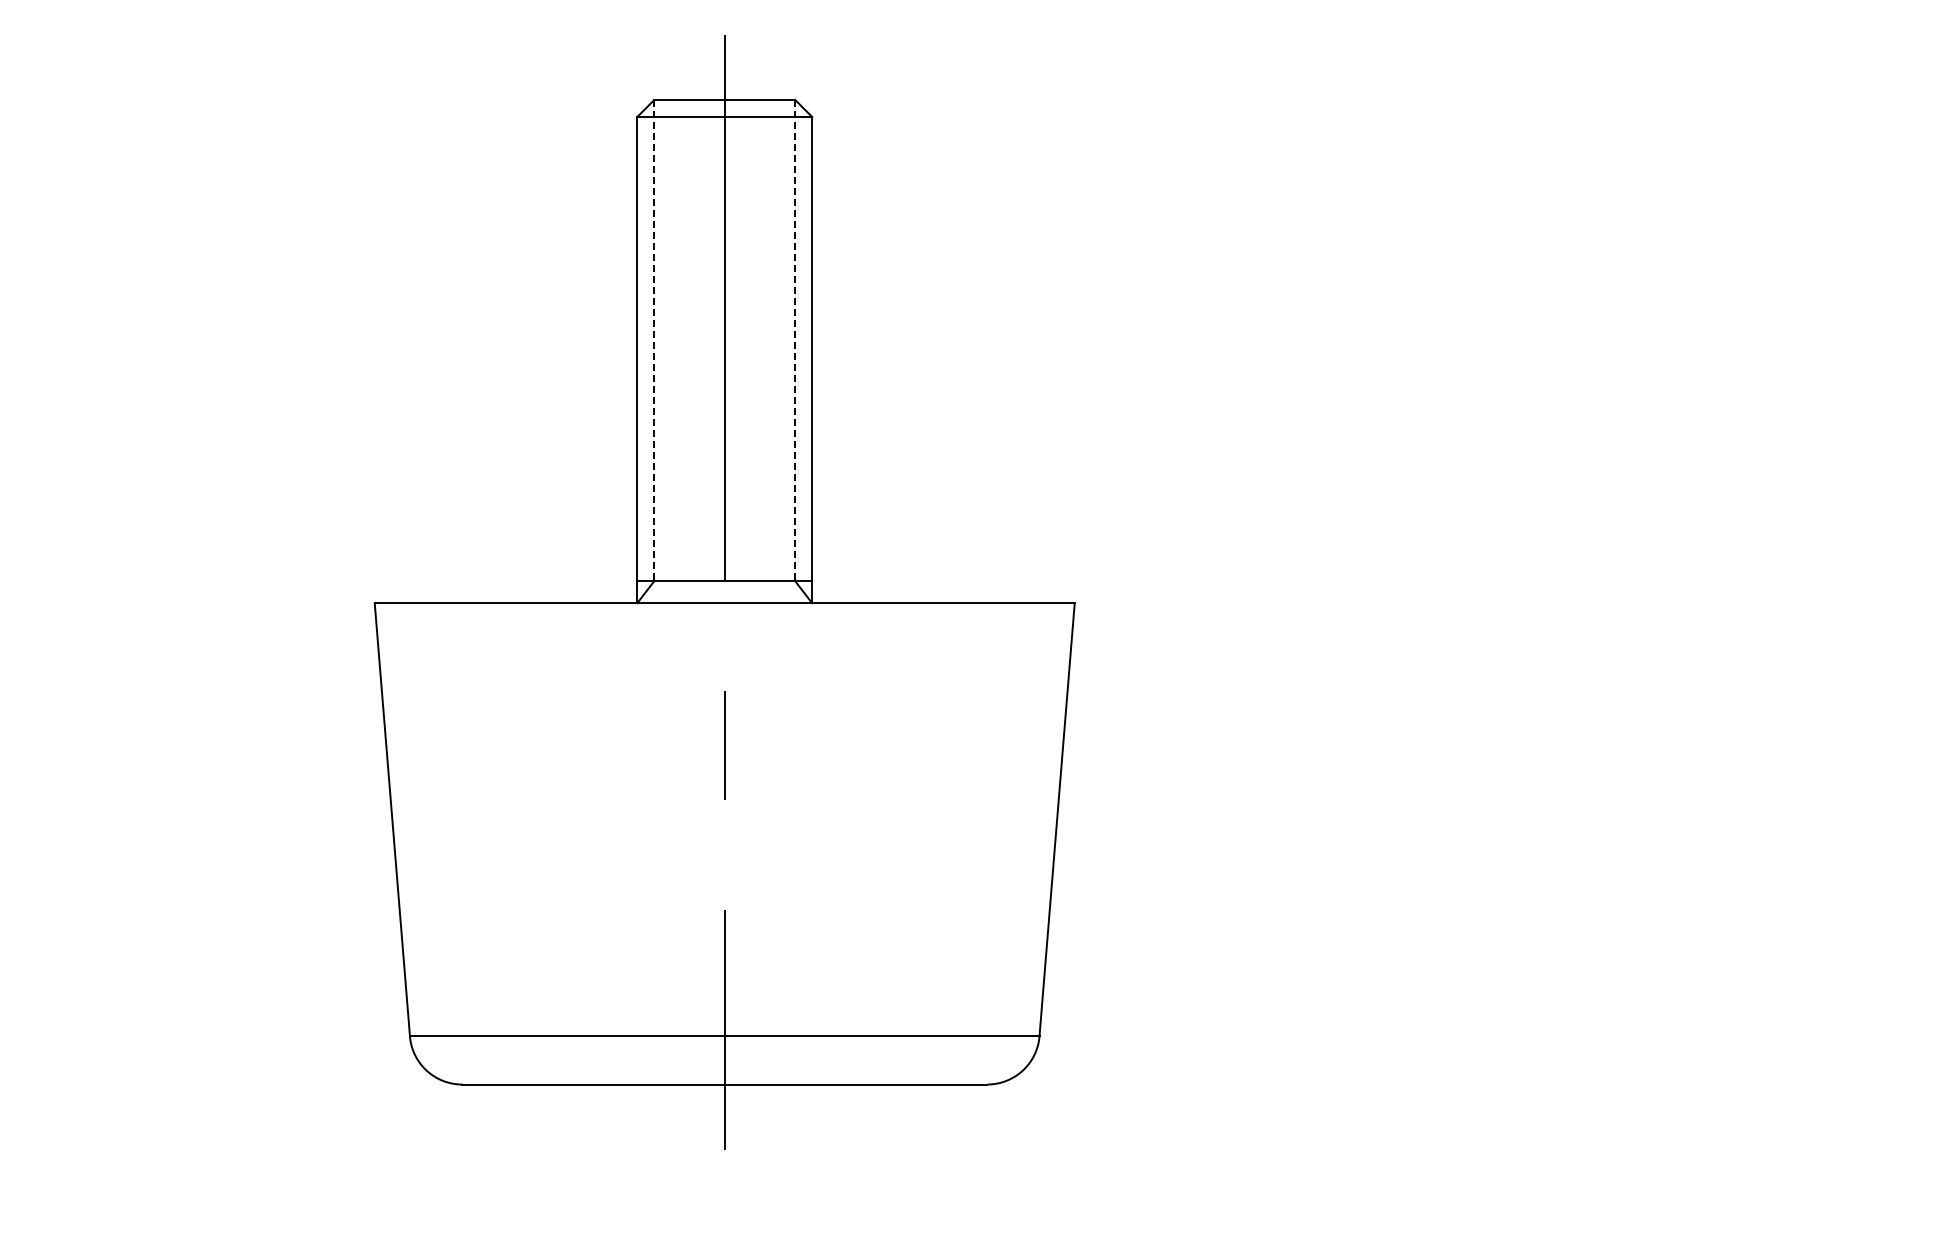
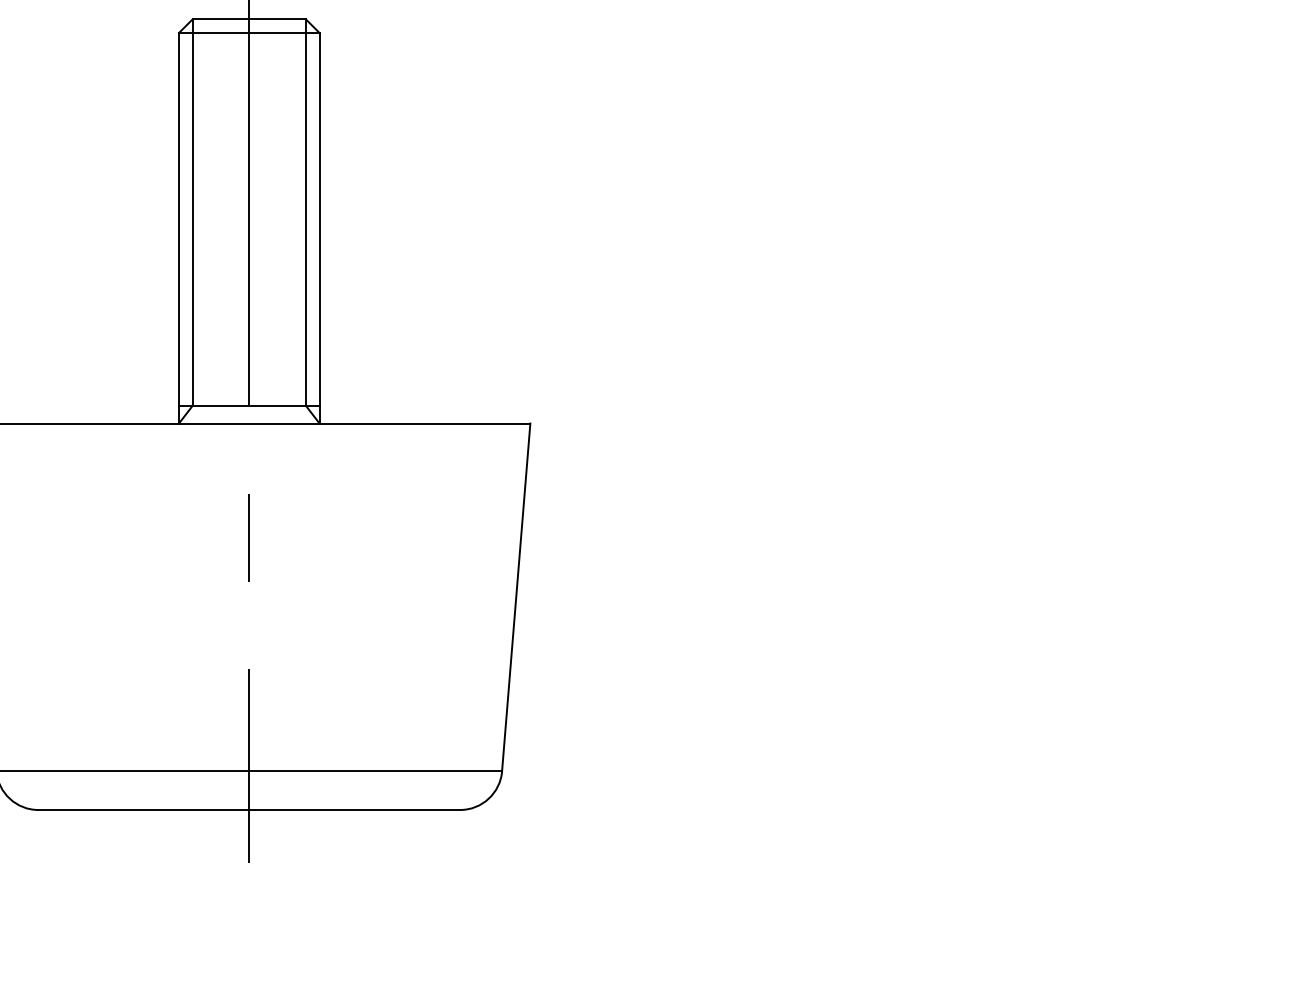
line: (654, 340) -> (192, 212), dashed -> solid
line: (795, 340) -> (306, 212), dashed -> solid

